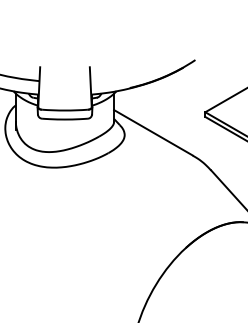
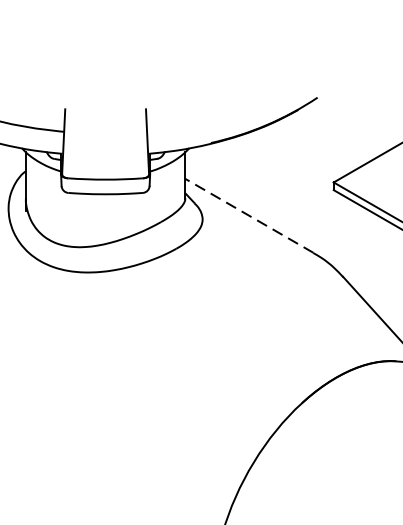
line: (153, 132) -> (249, 215), solid -> dashed

